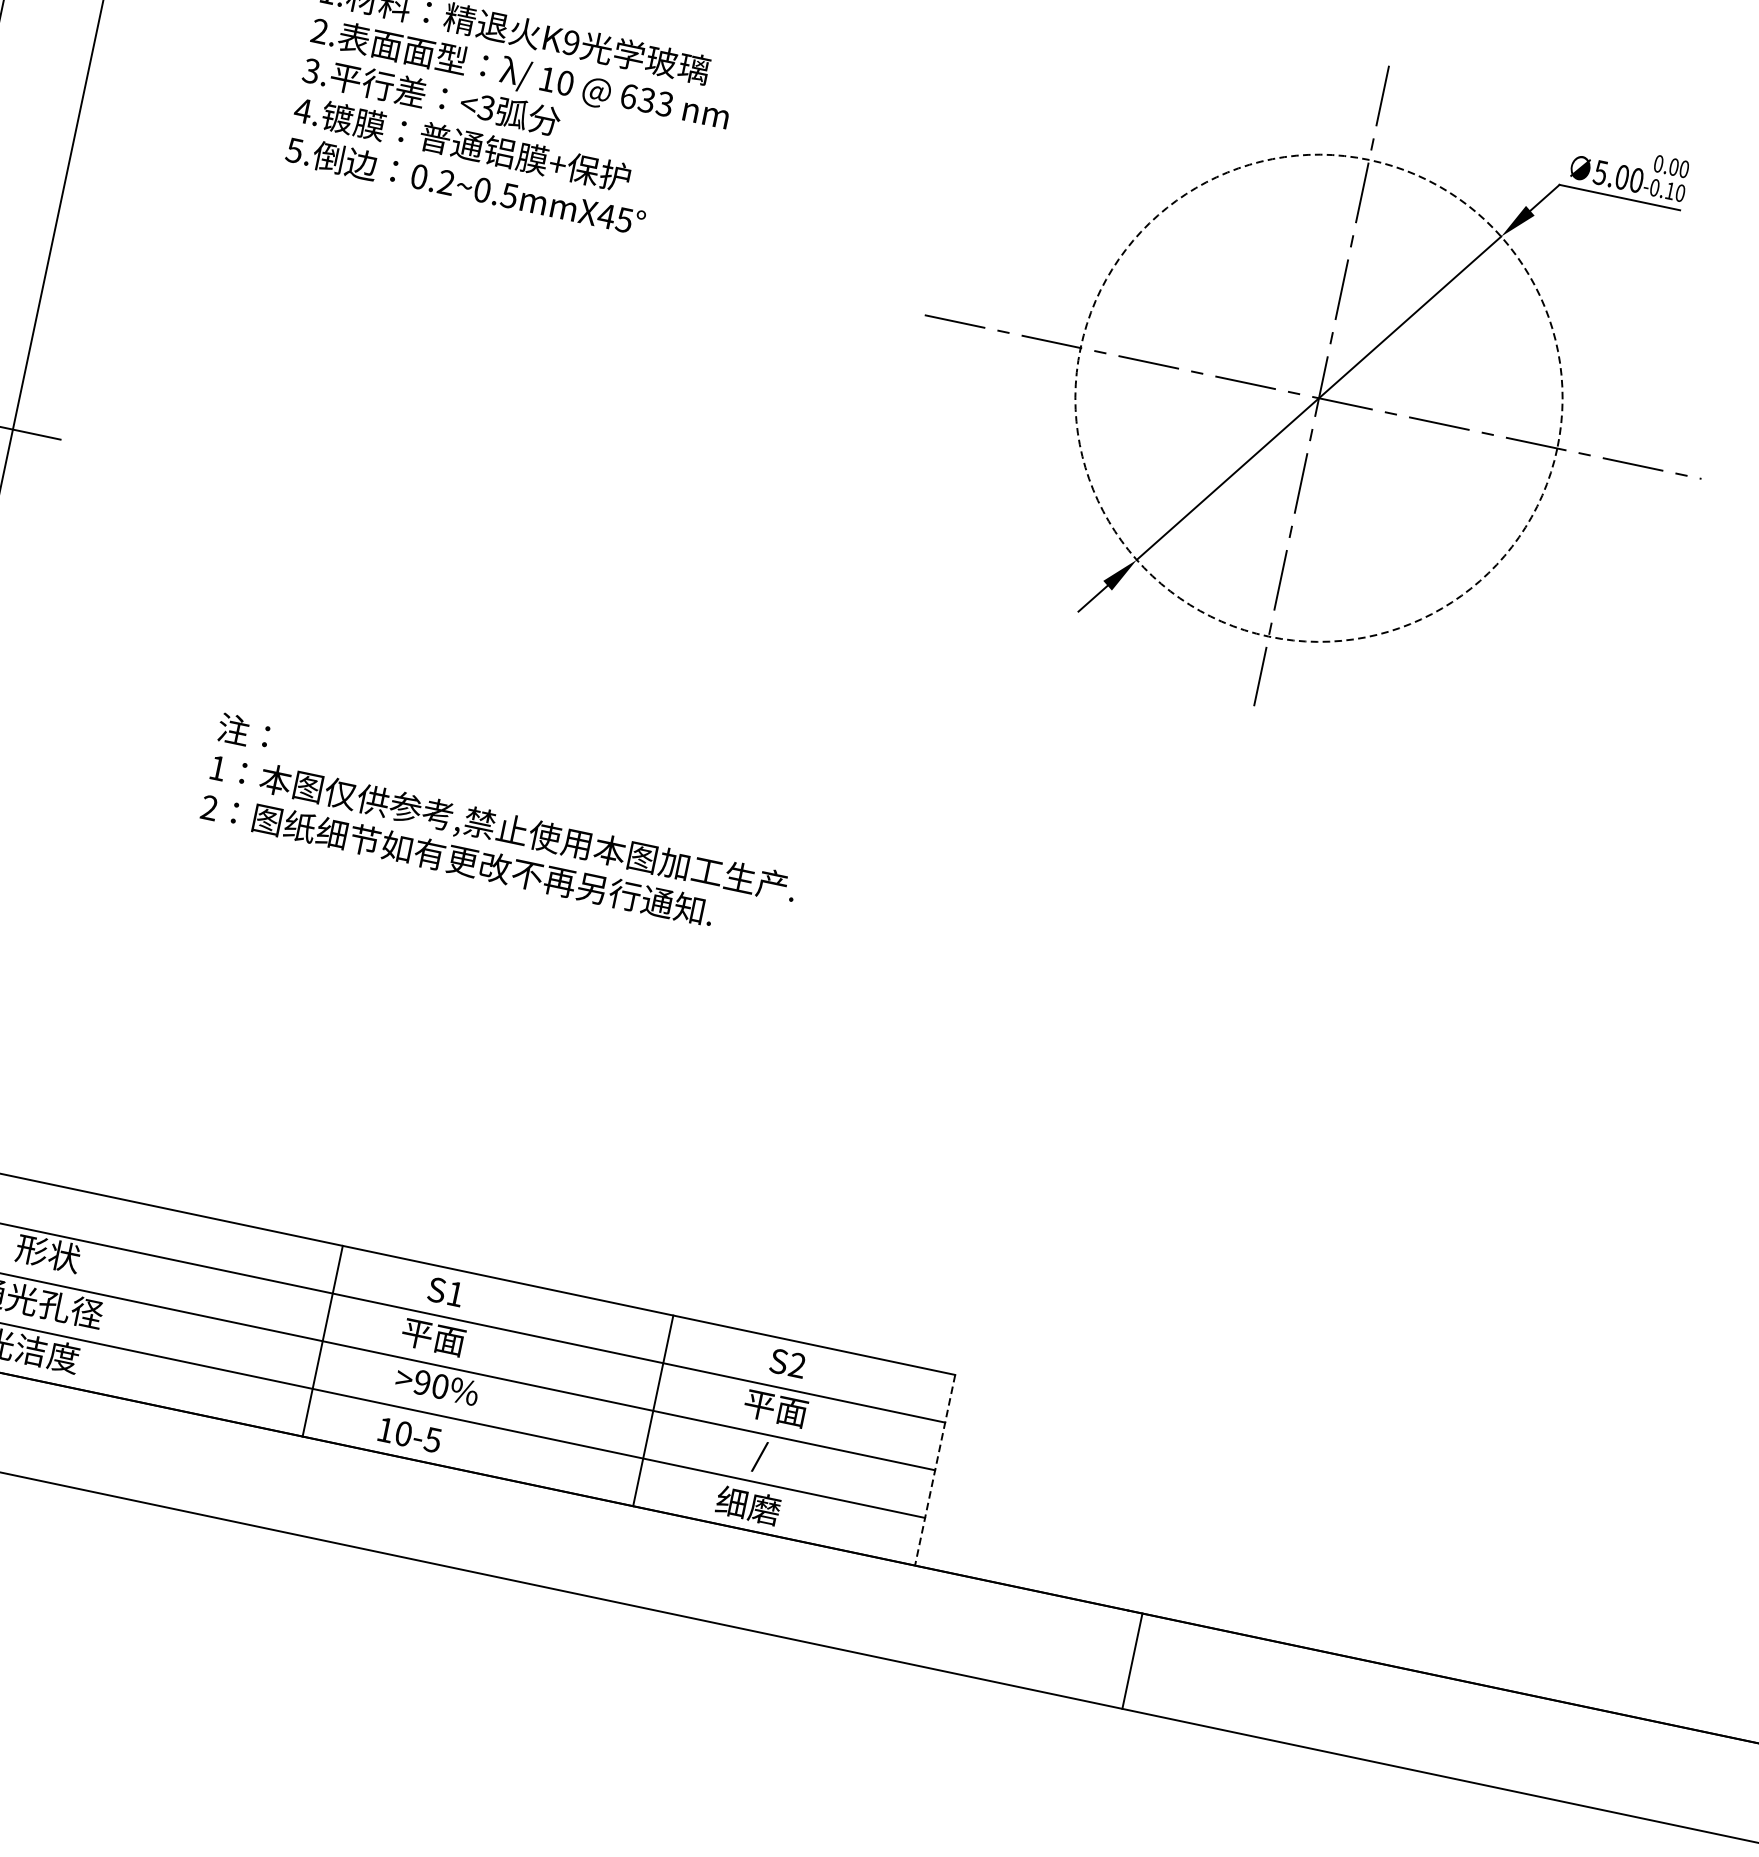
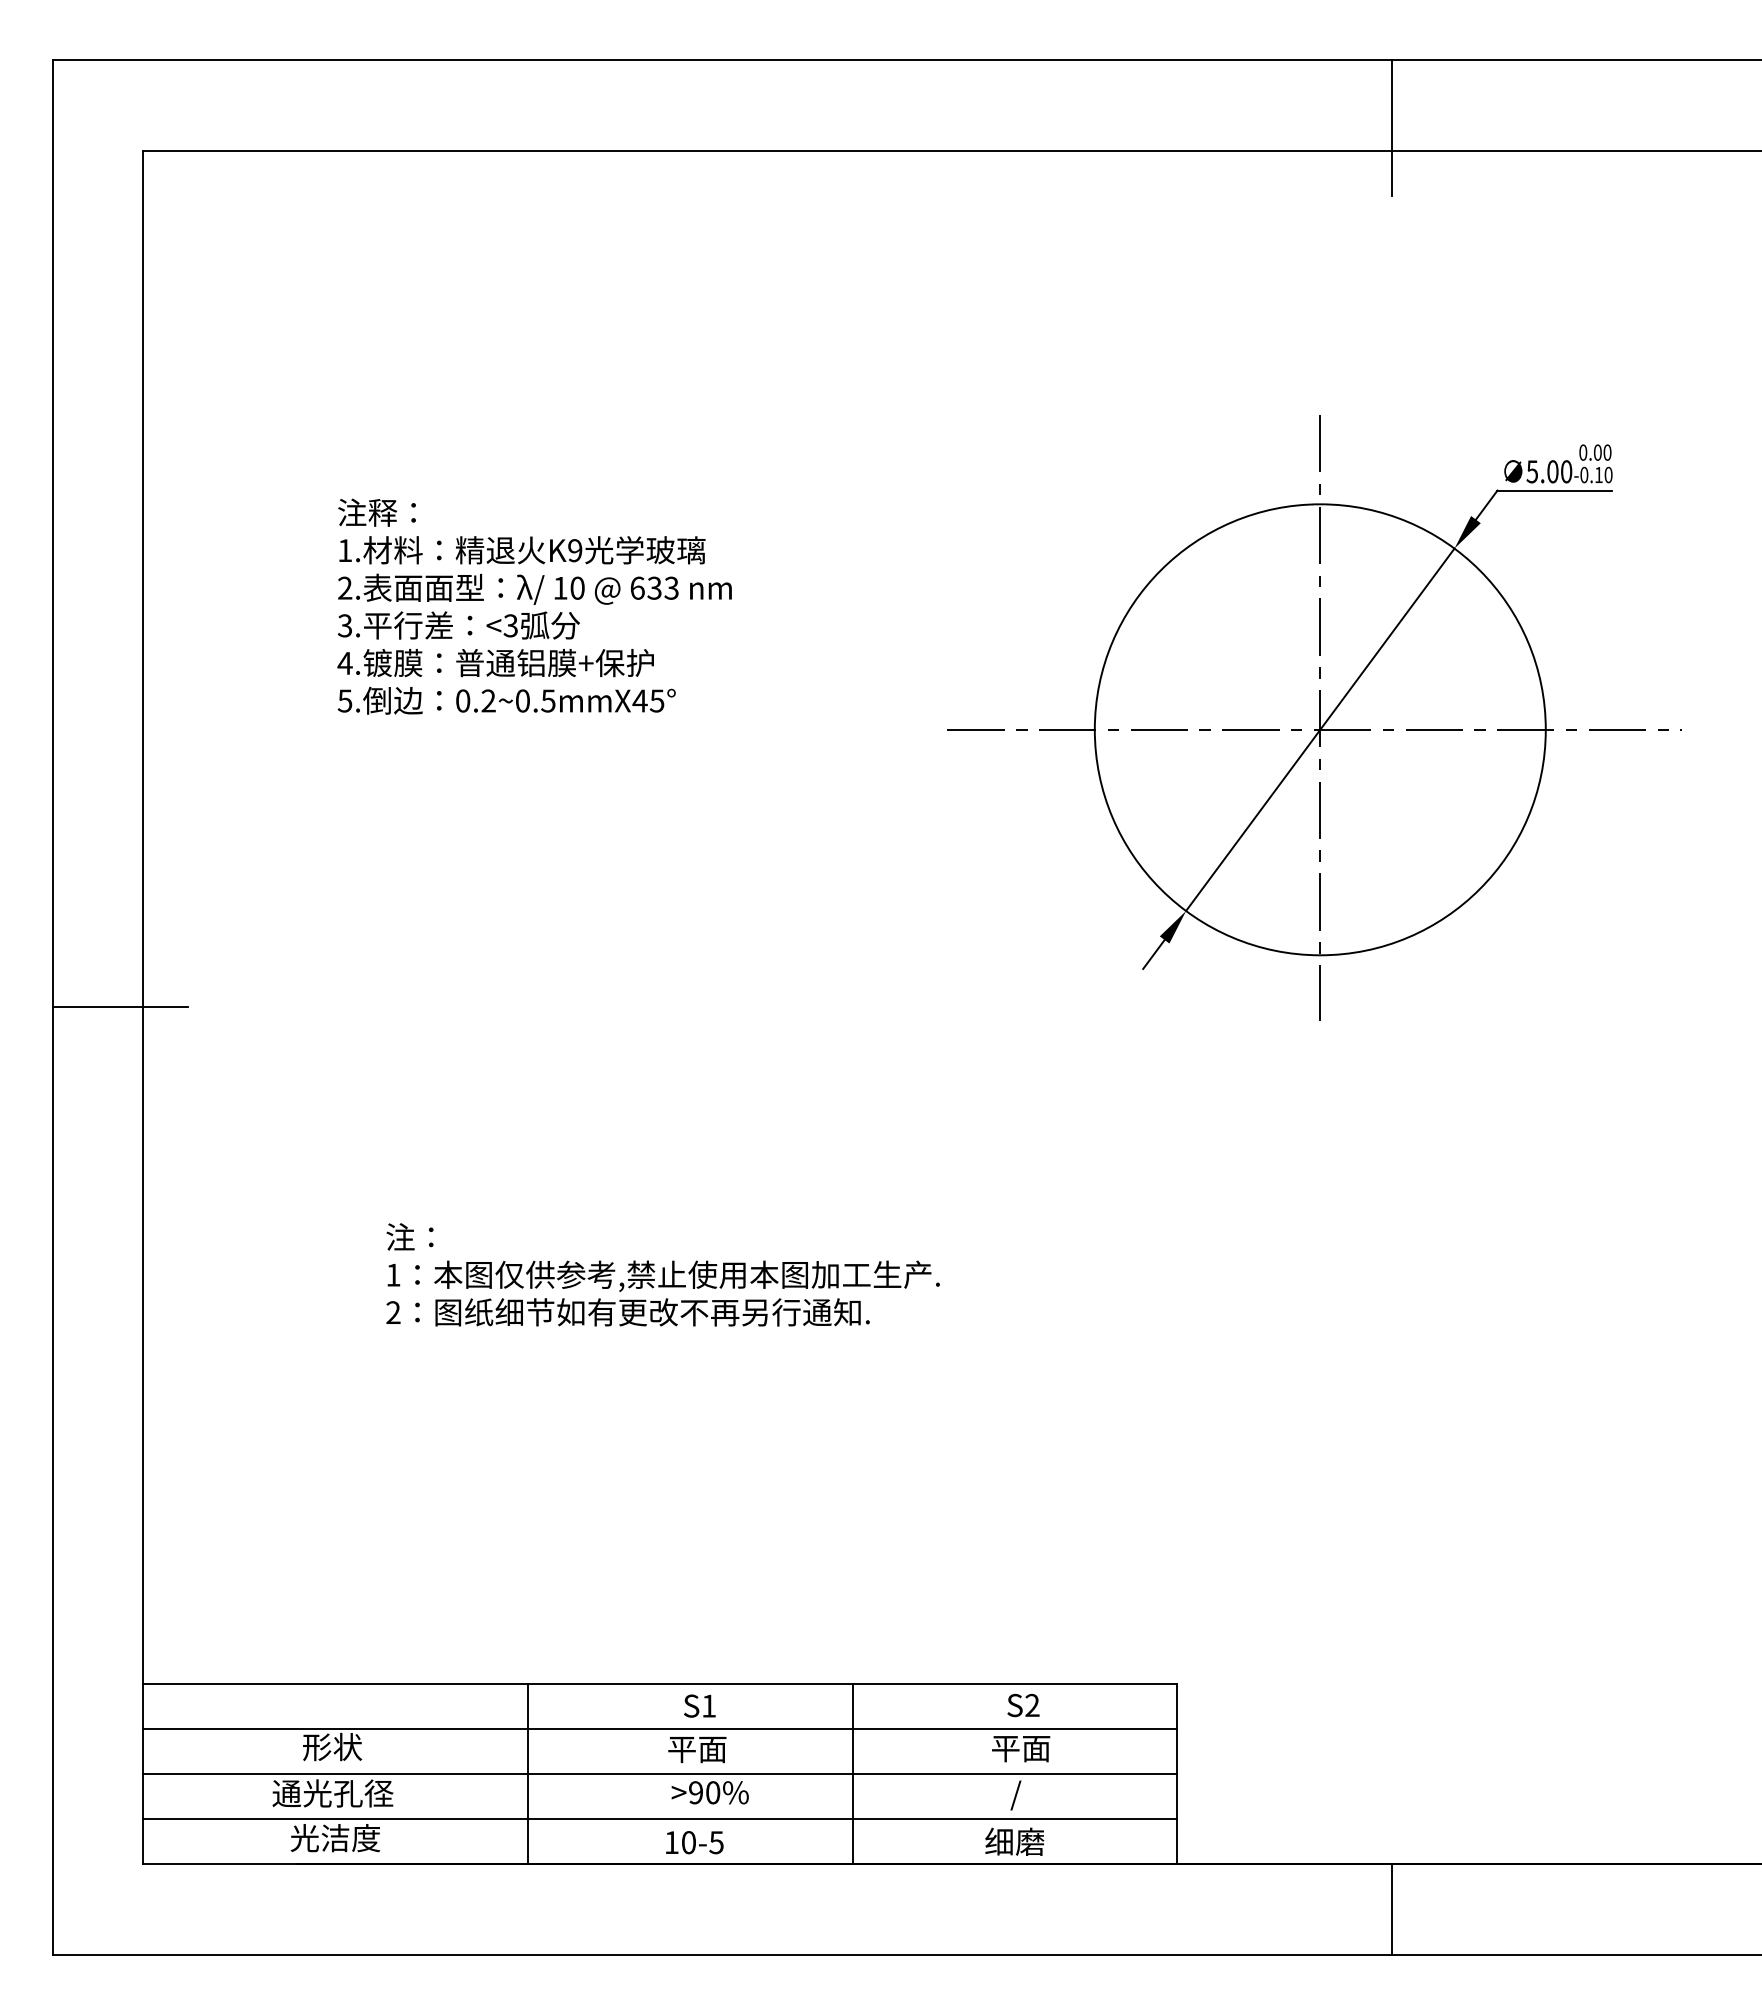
circle: (1318, 397) -> (1319, 729), dashed -> solid
line: (322, 1340) -> (527, 1773), moved
line: (653, 1410) -> (852, 1773), moved
line: (935, 1470) -> (1177, 1774), dashed -> solid

